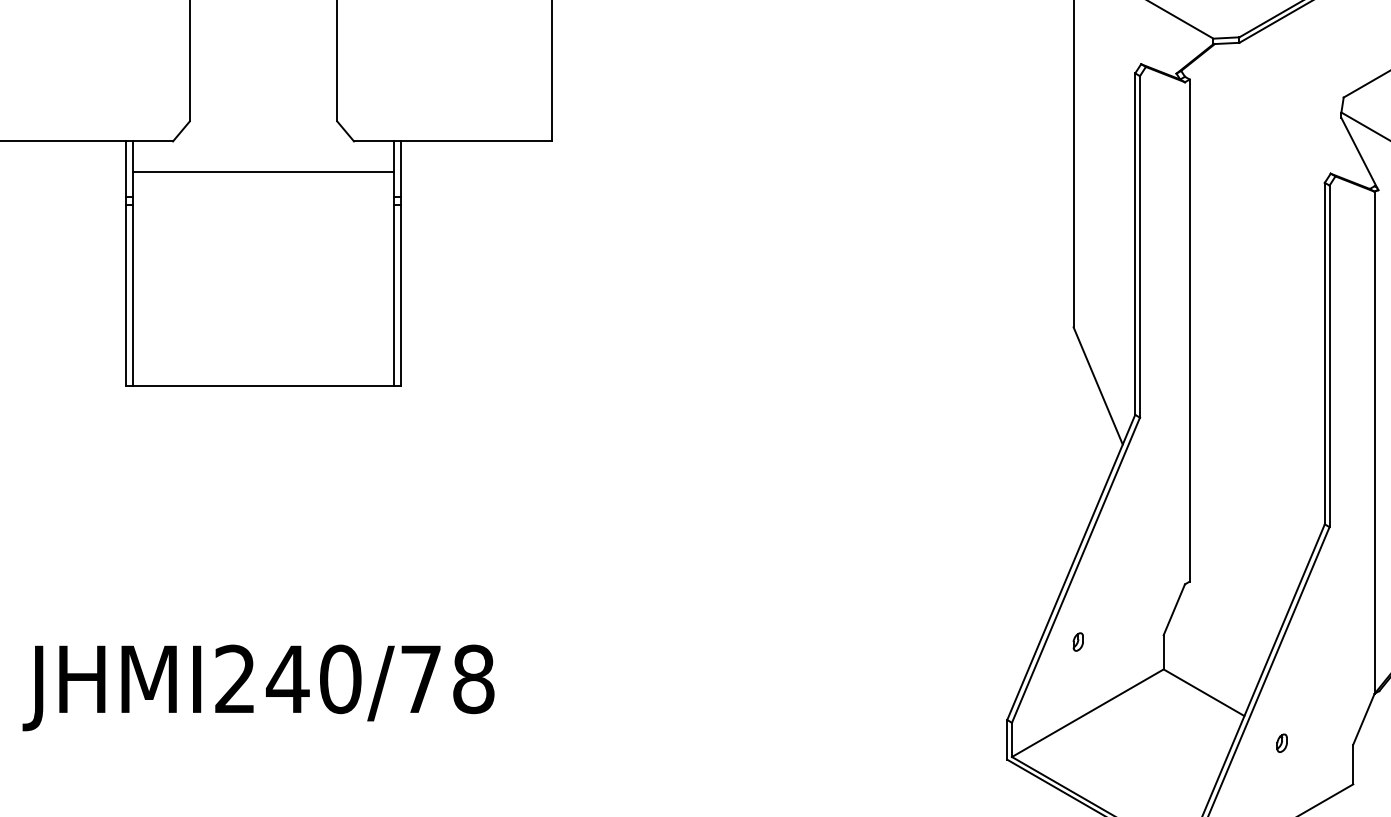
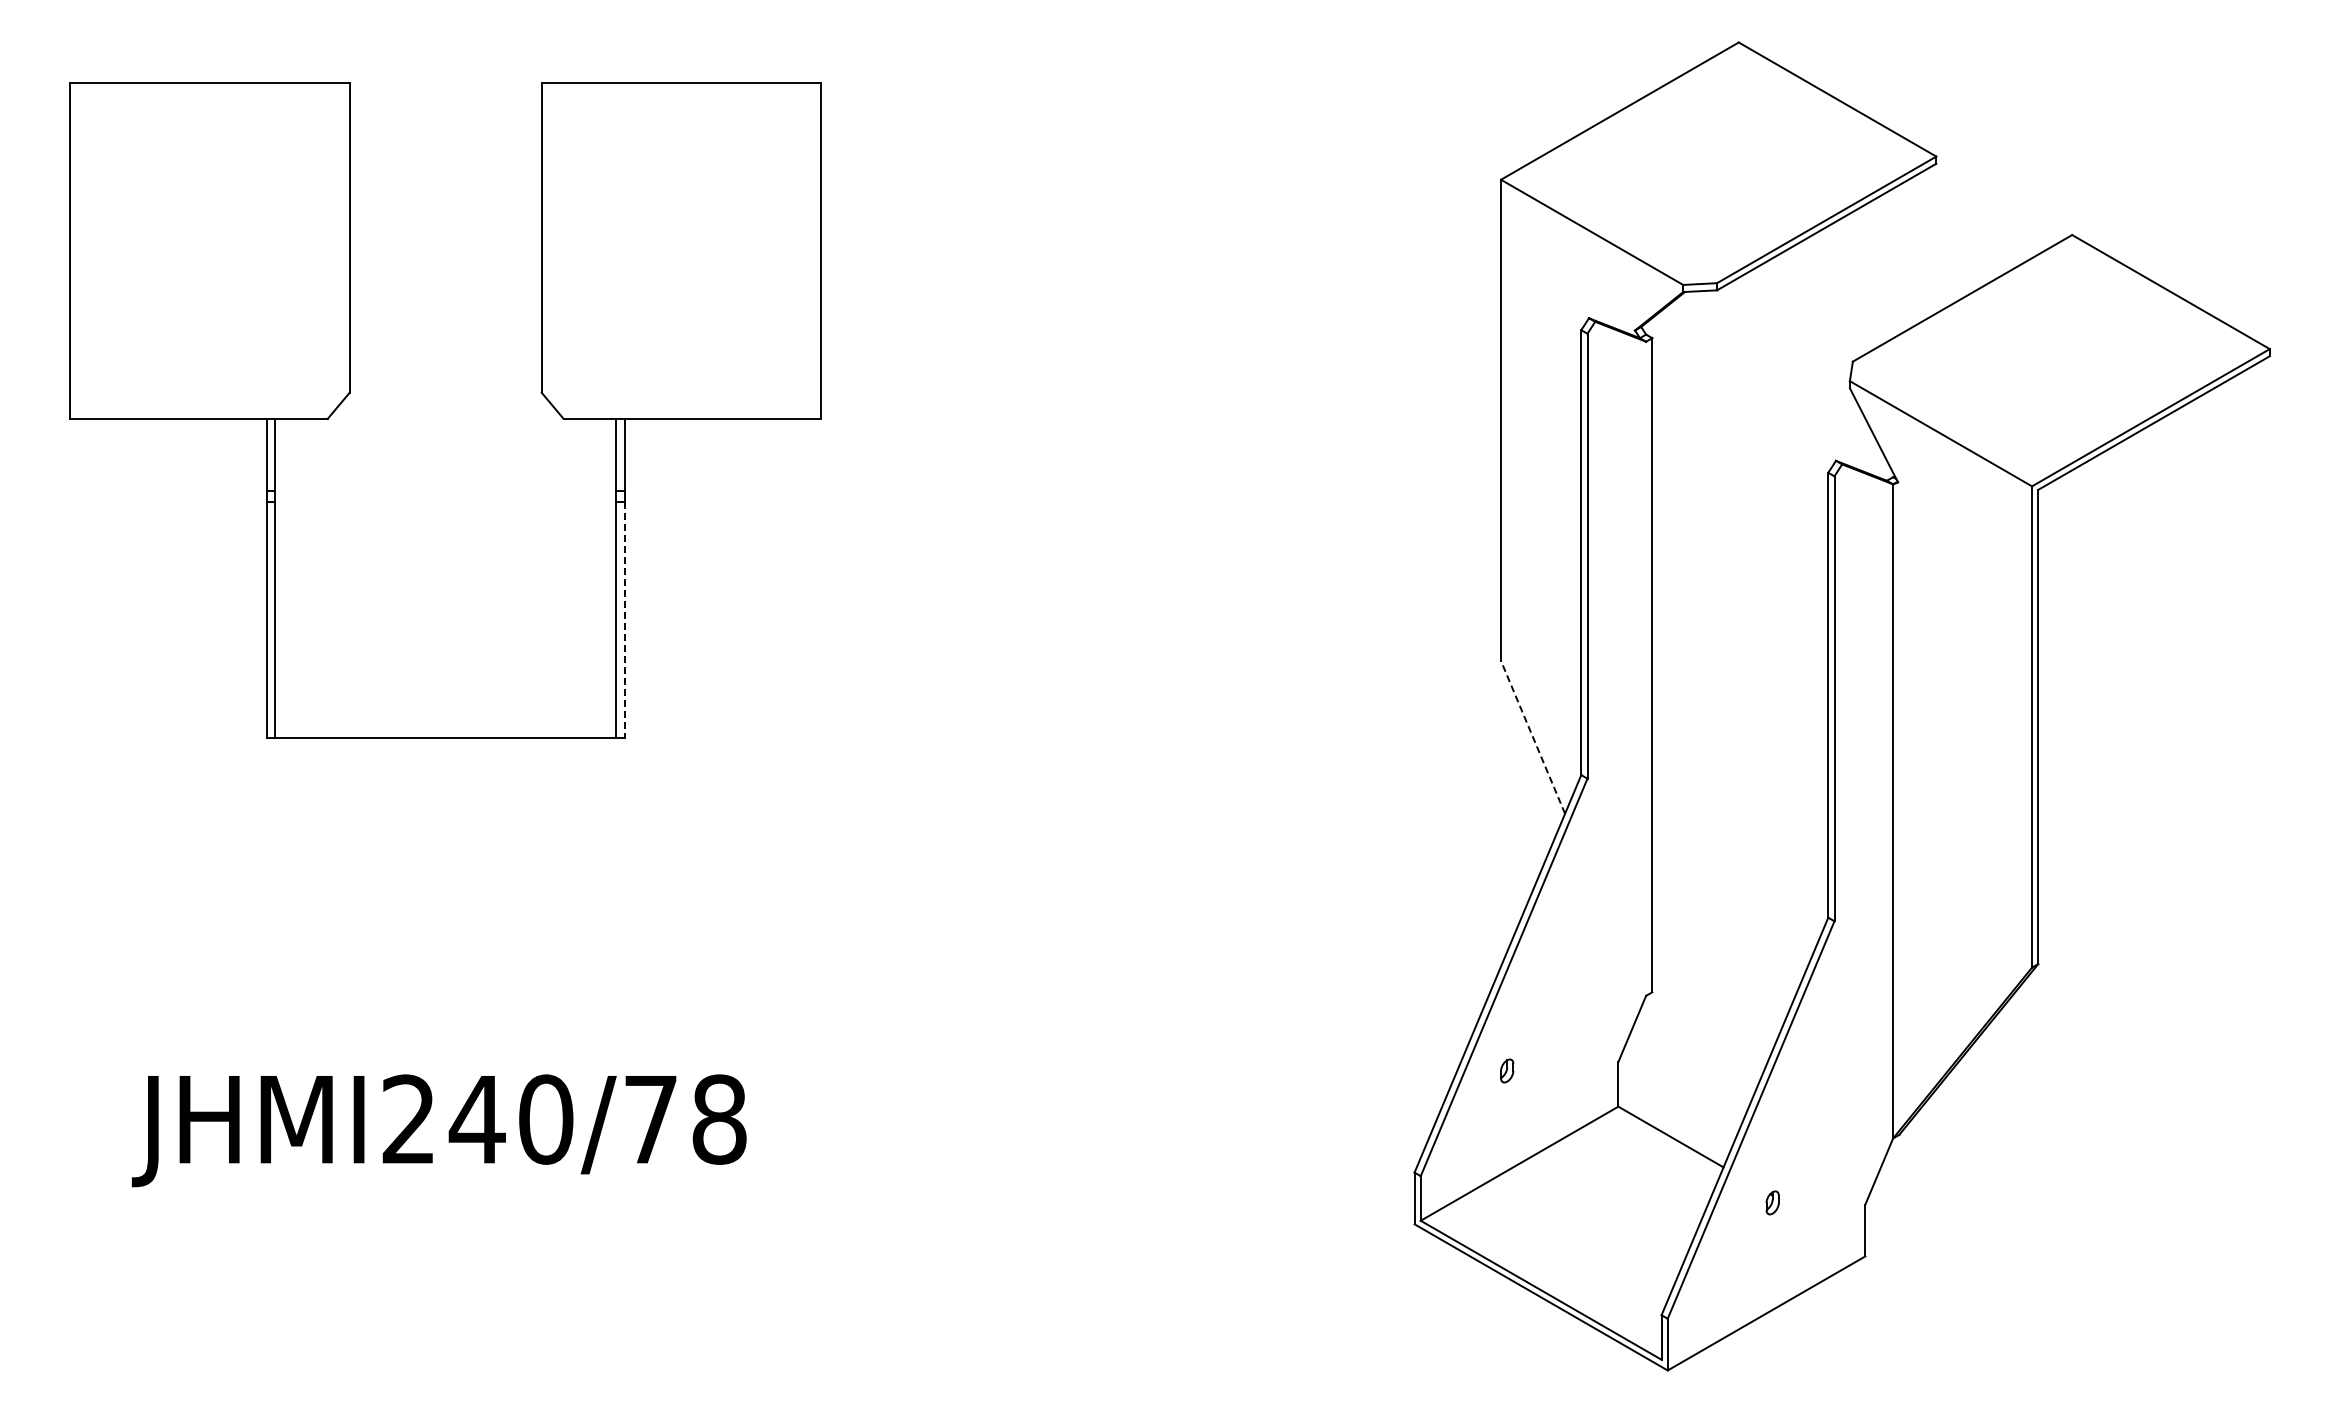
line: (263, 171) -> (445, 458), removed
line: (400, 295) -> (624, 619), solid -> dashed
line: (1098, 386) -> (1533, 737), solid -> dashed

